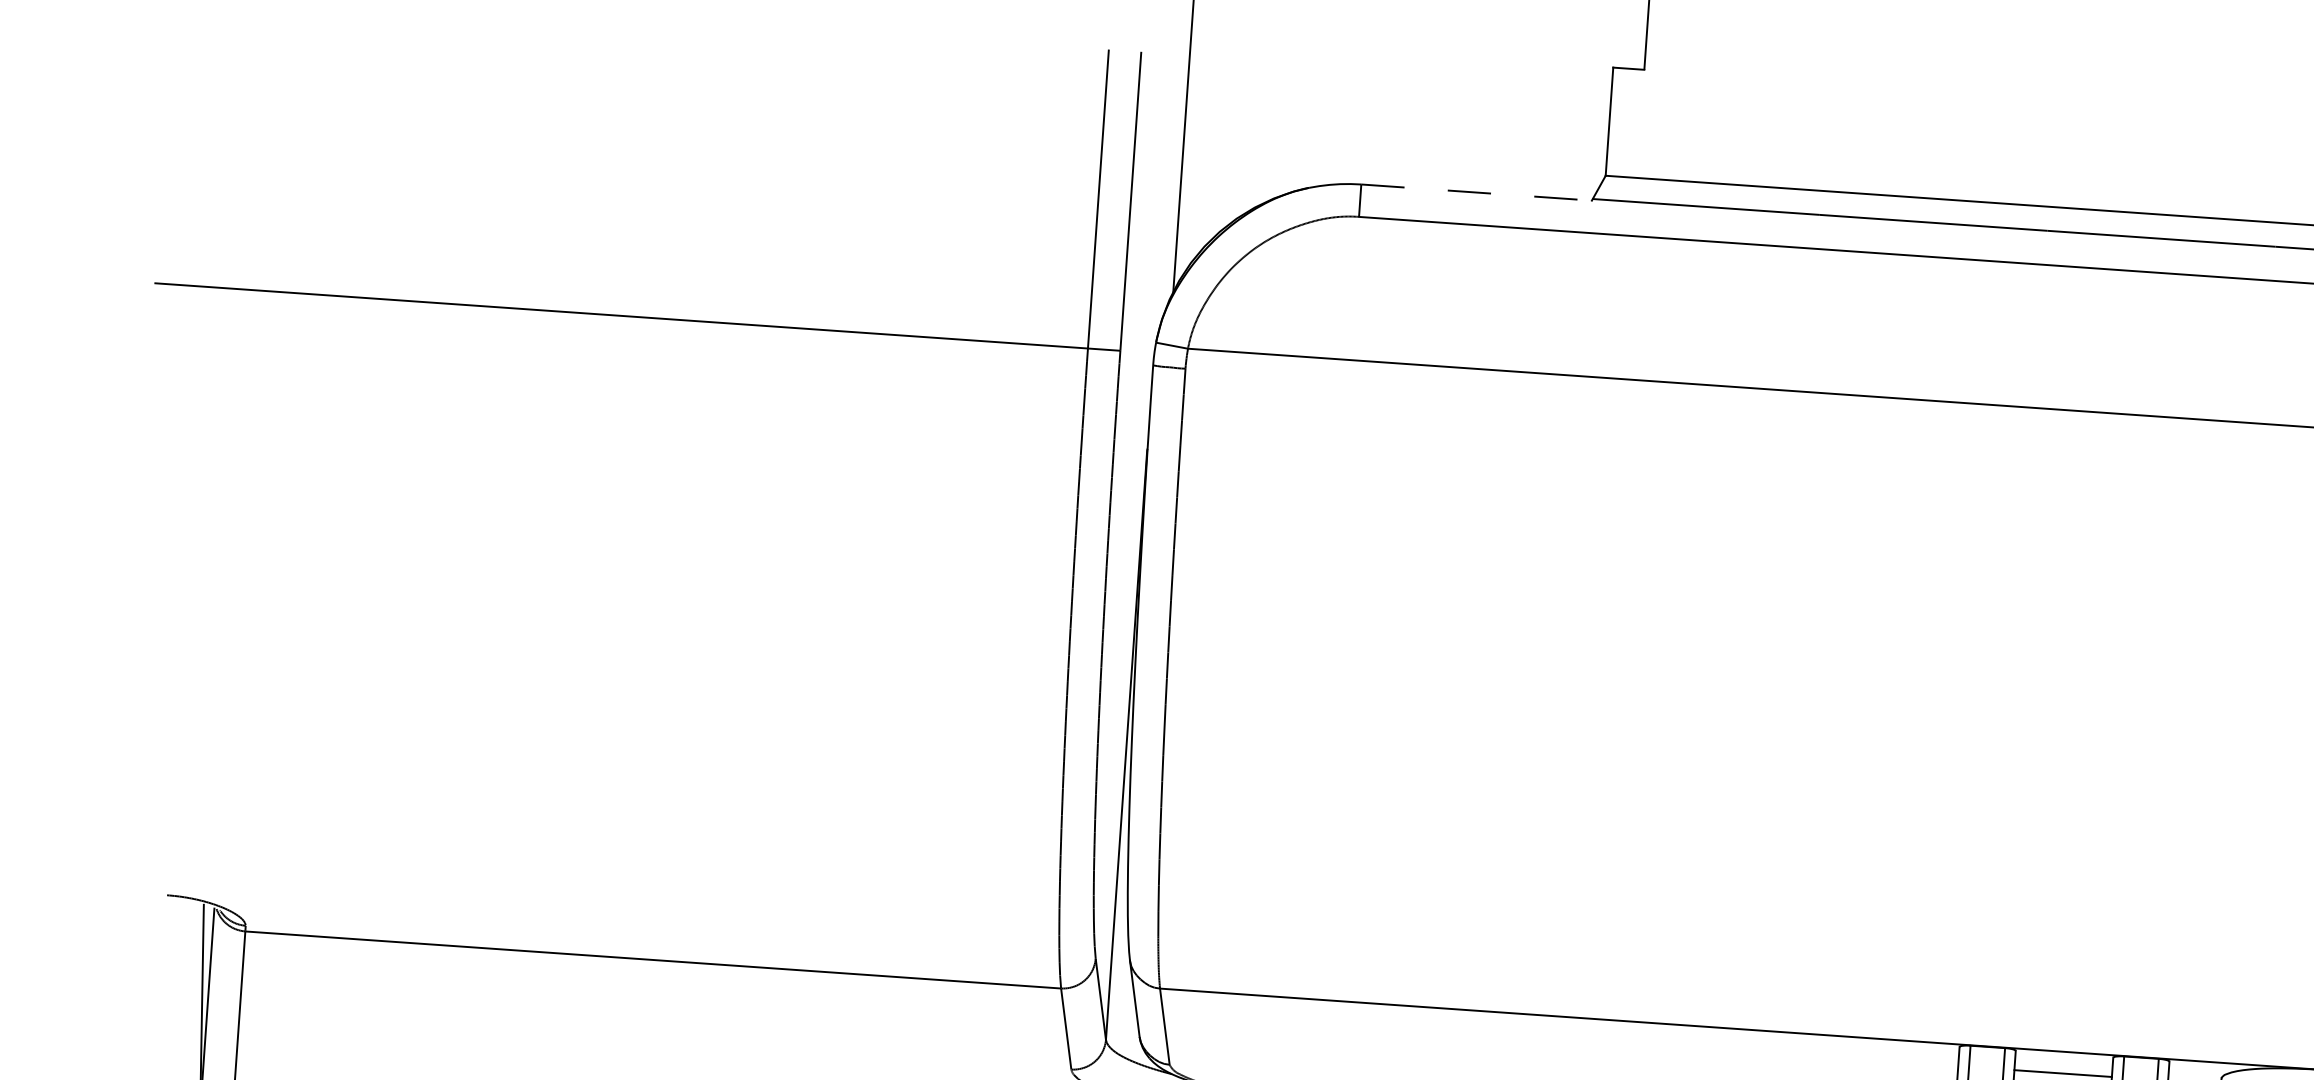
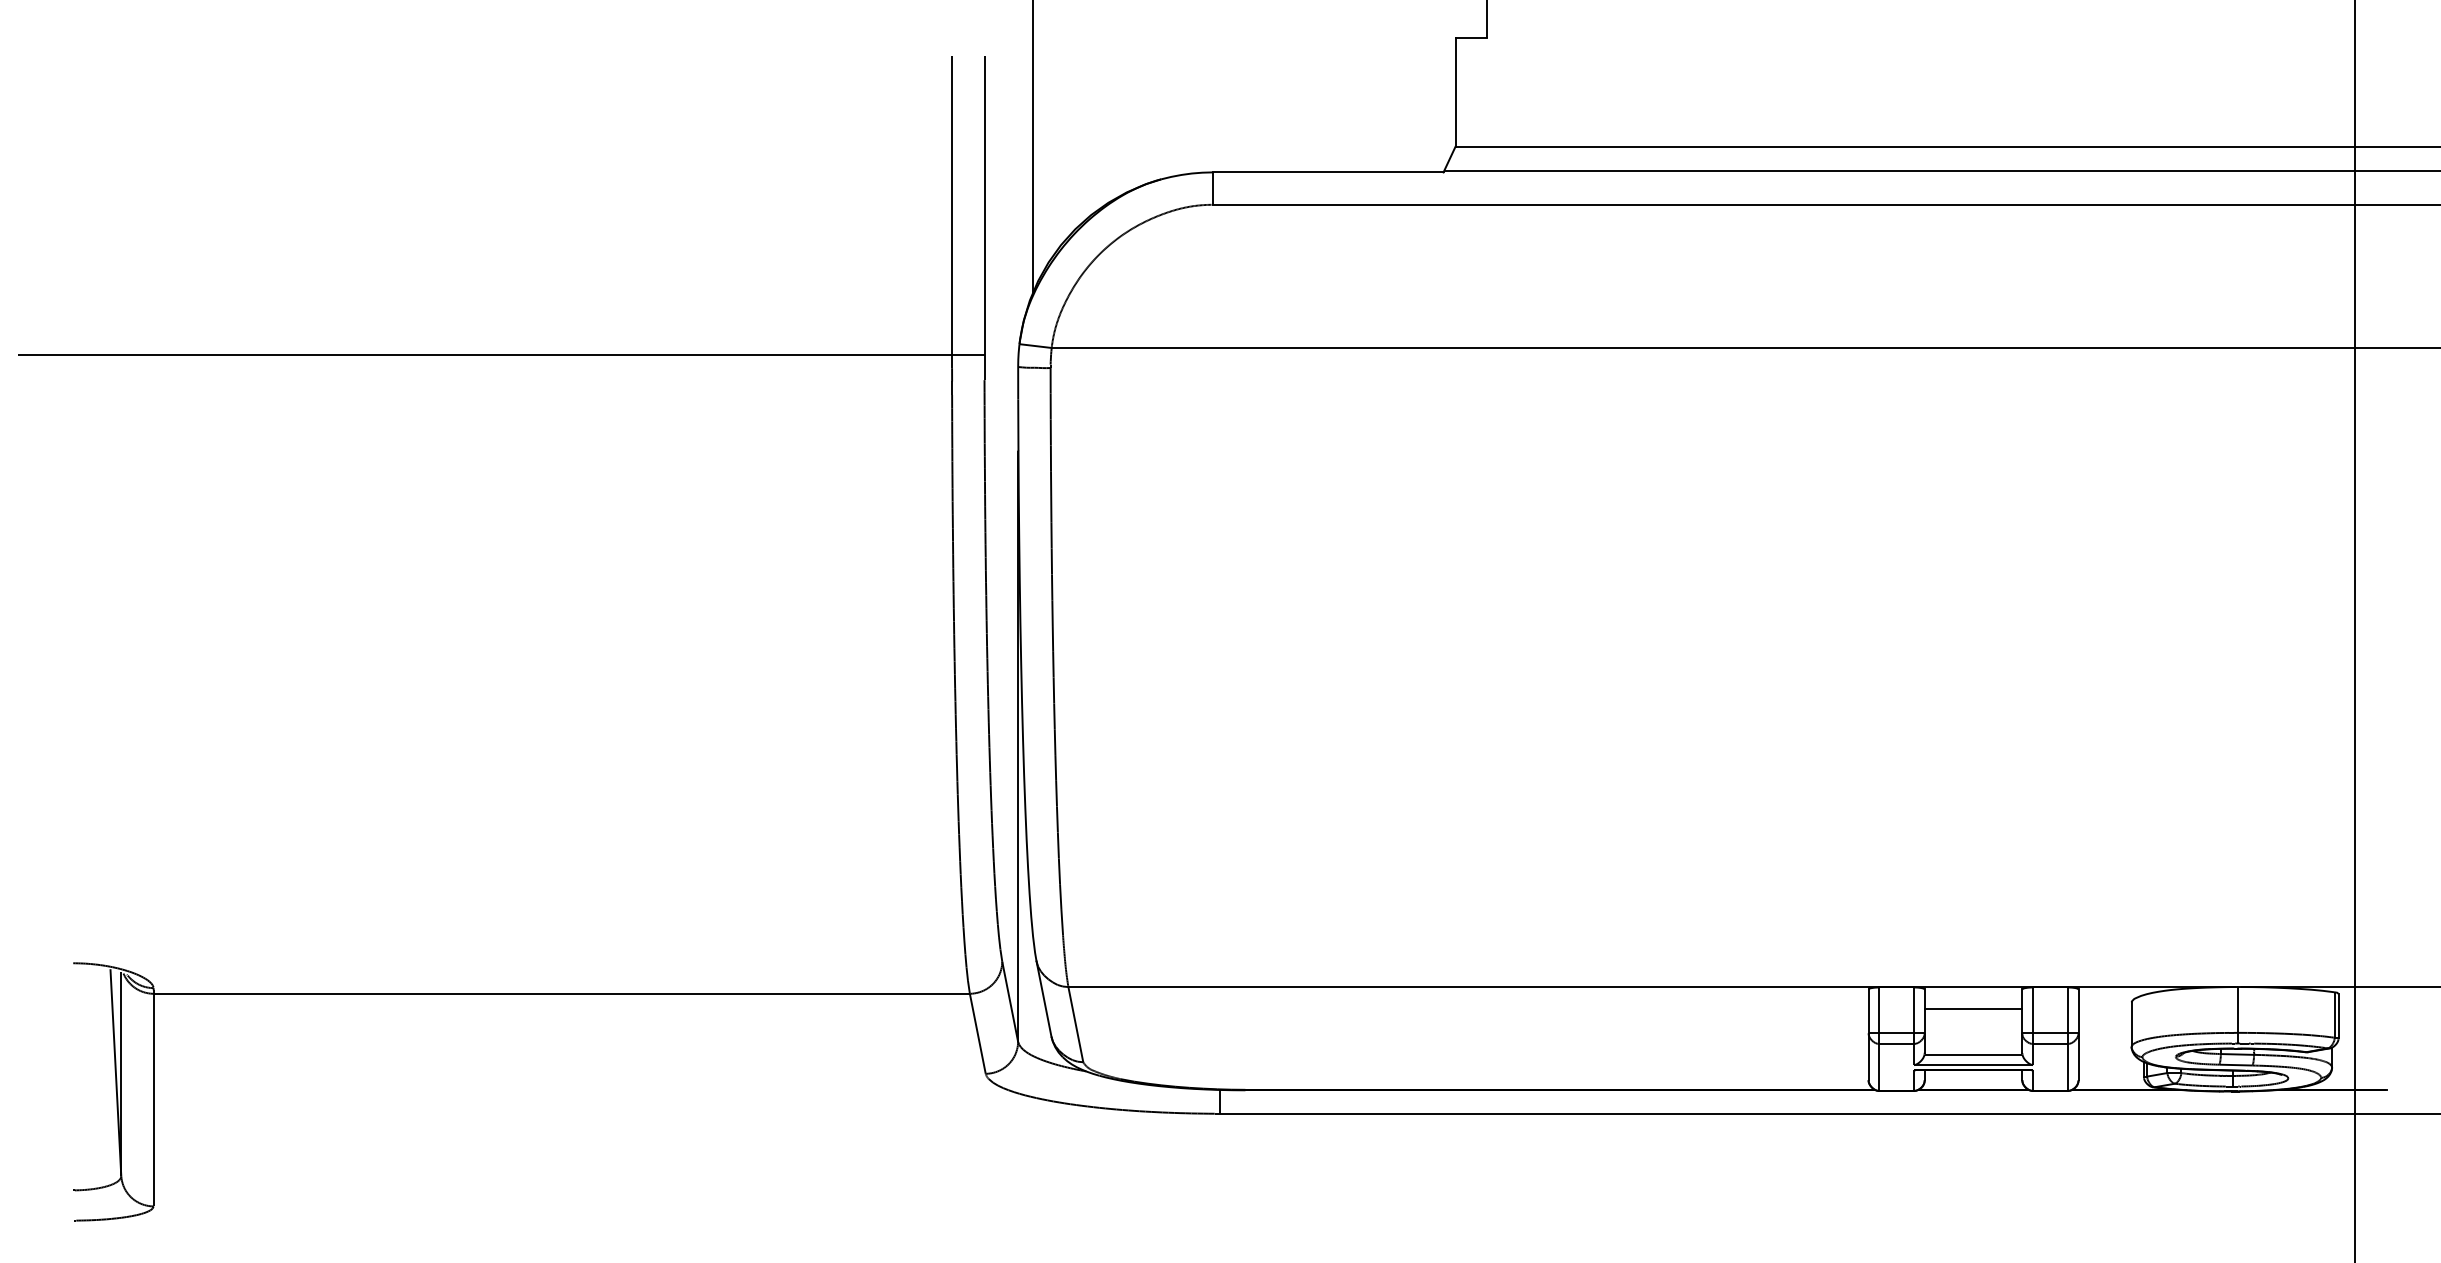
line: (1476, 192) -> (1328, 172), dashed -> solid

